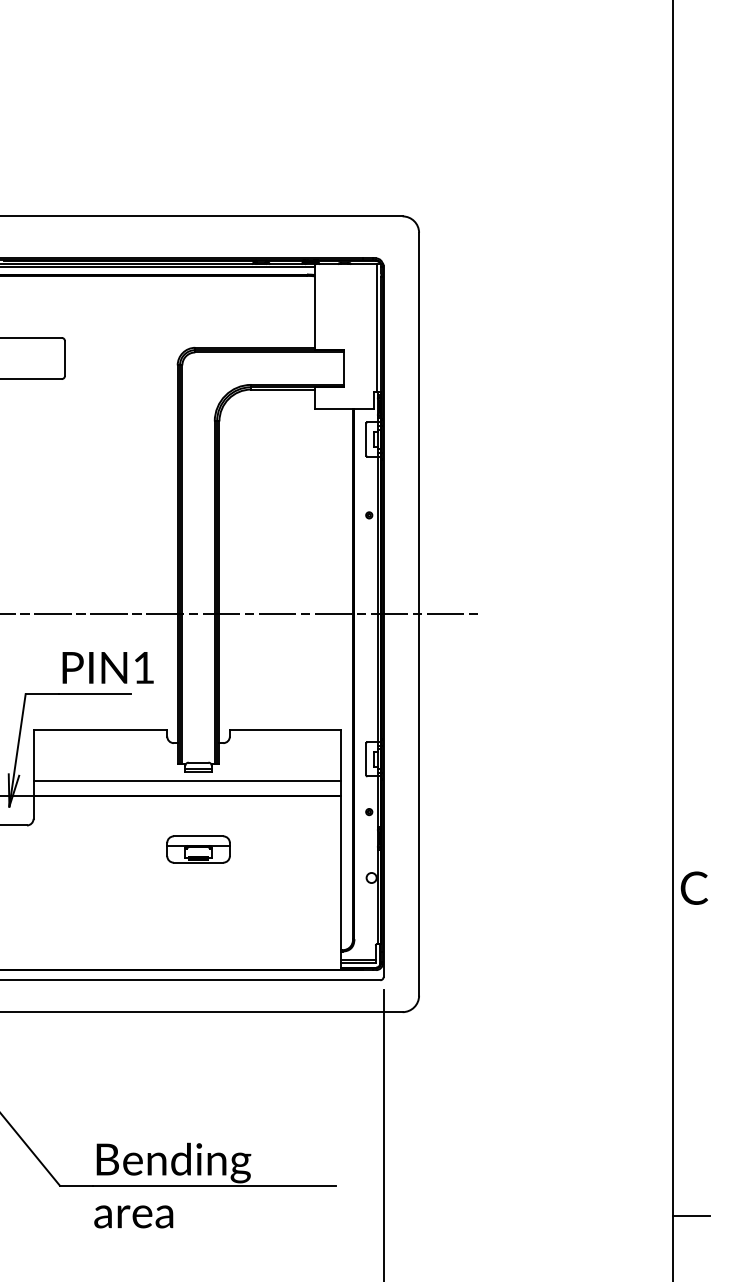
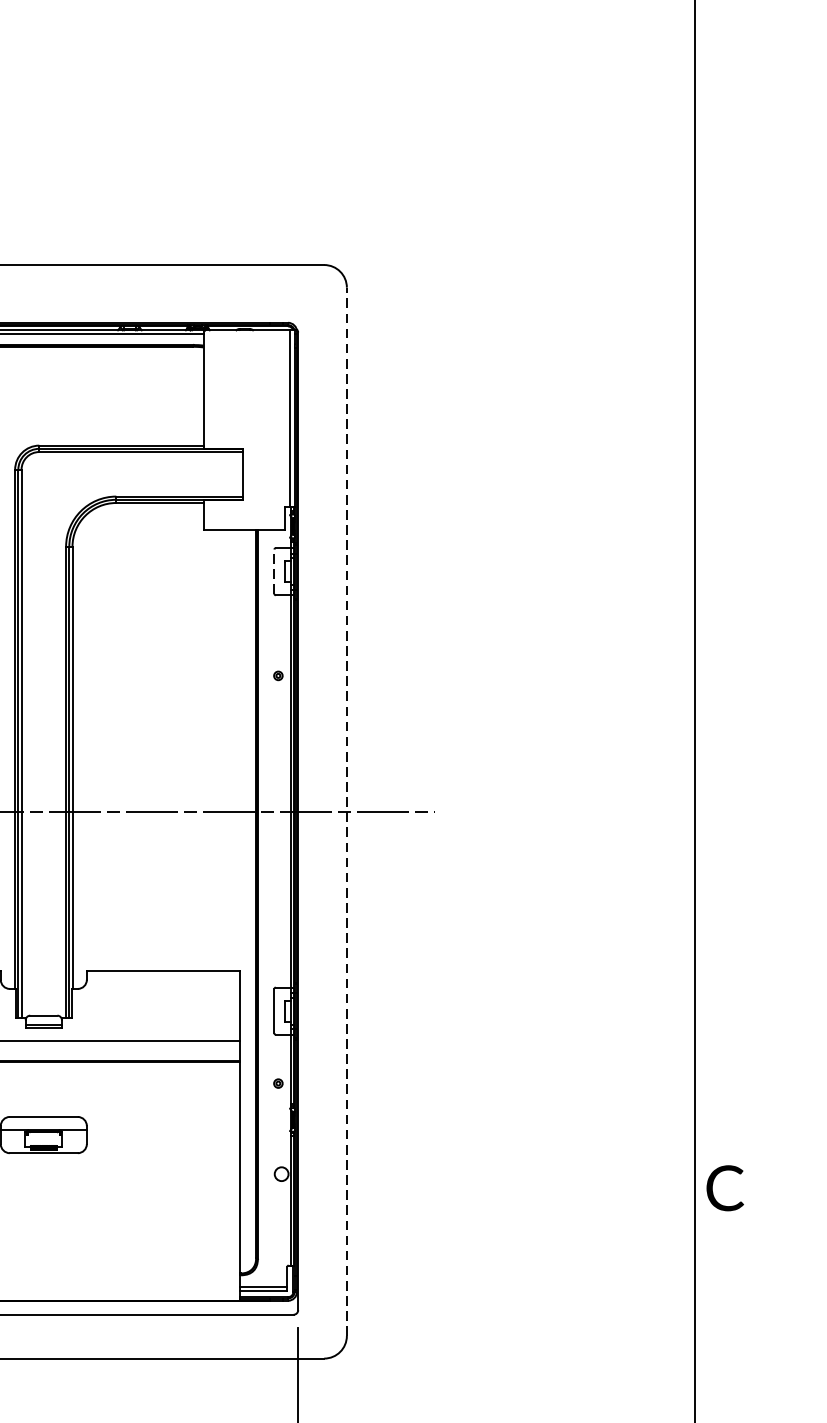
line: (366, 439) -> (274, 571), solid -> dashed
line: (419, 613) -> (347, 810), solid -> dashed

